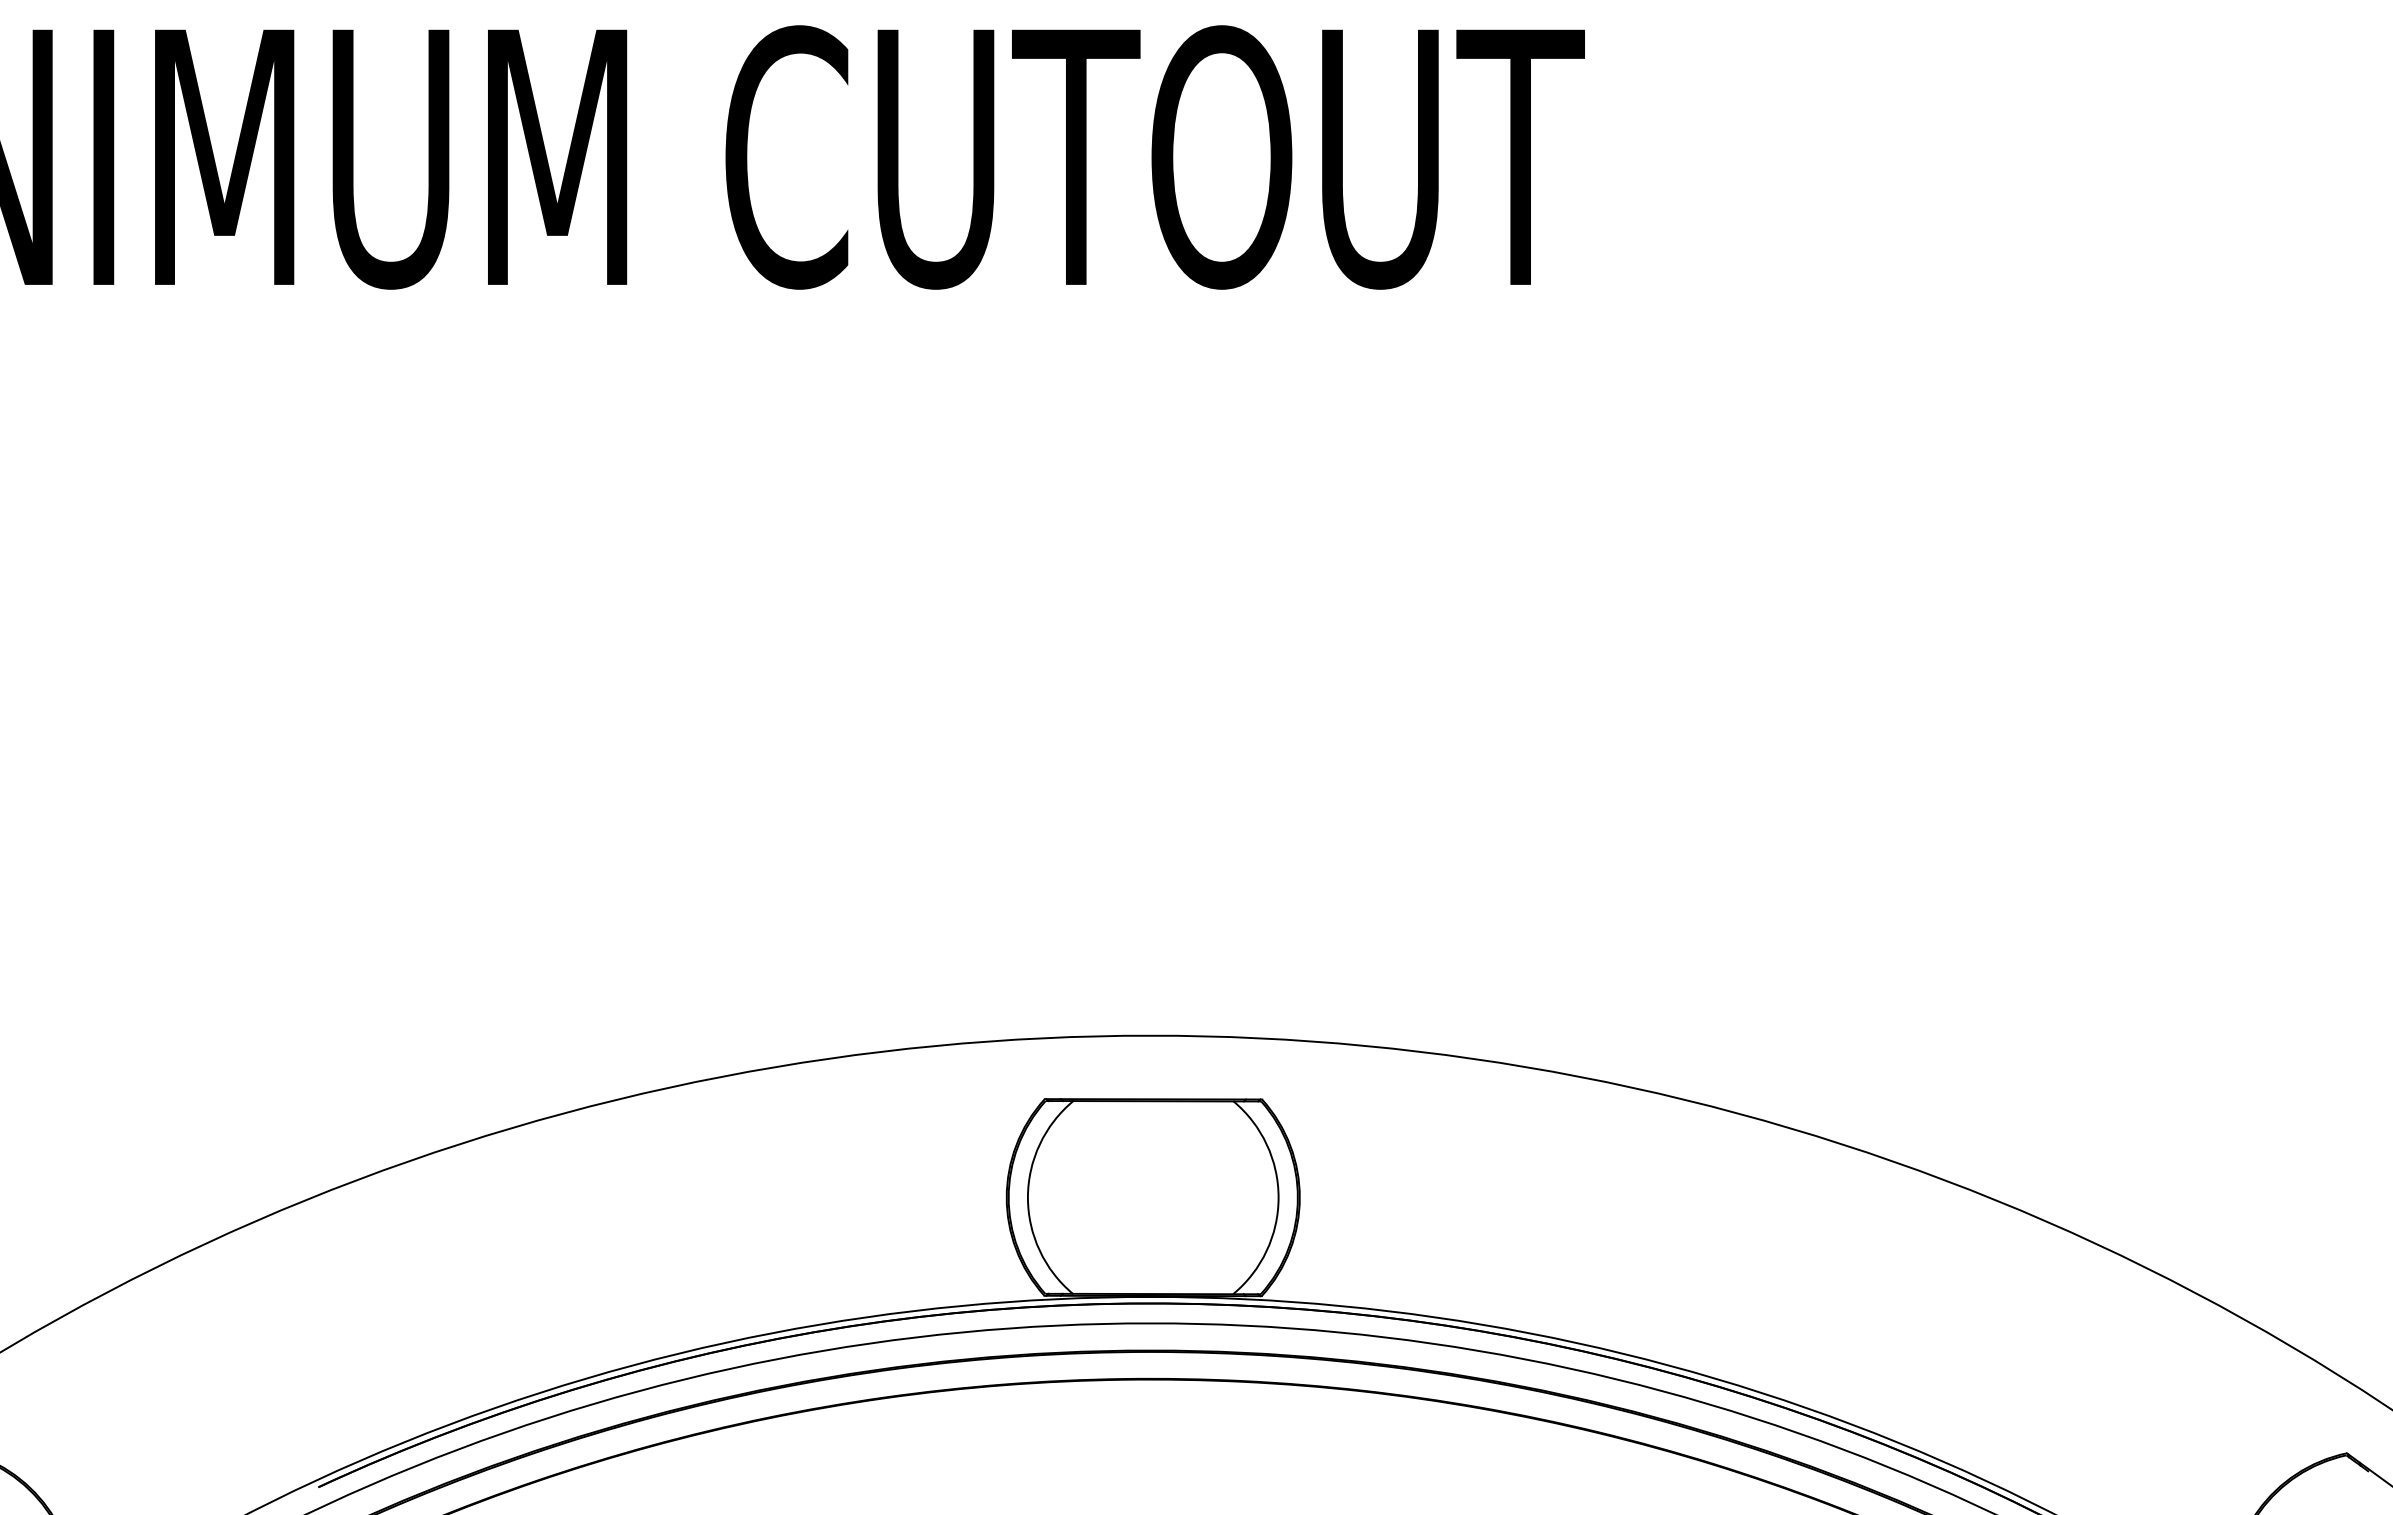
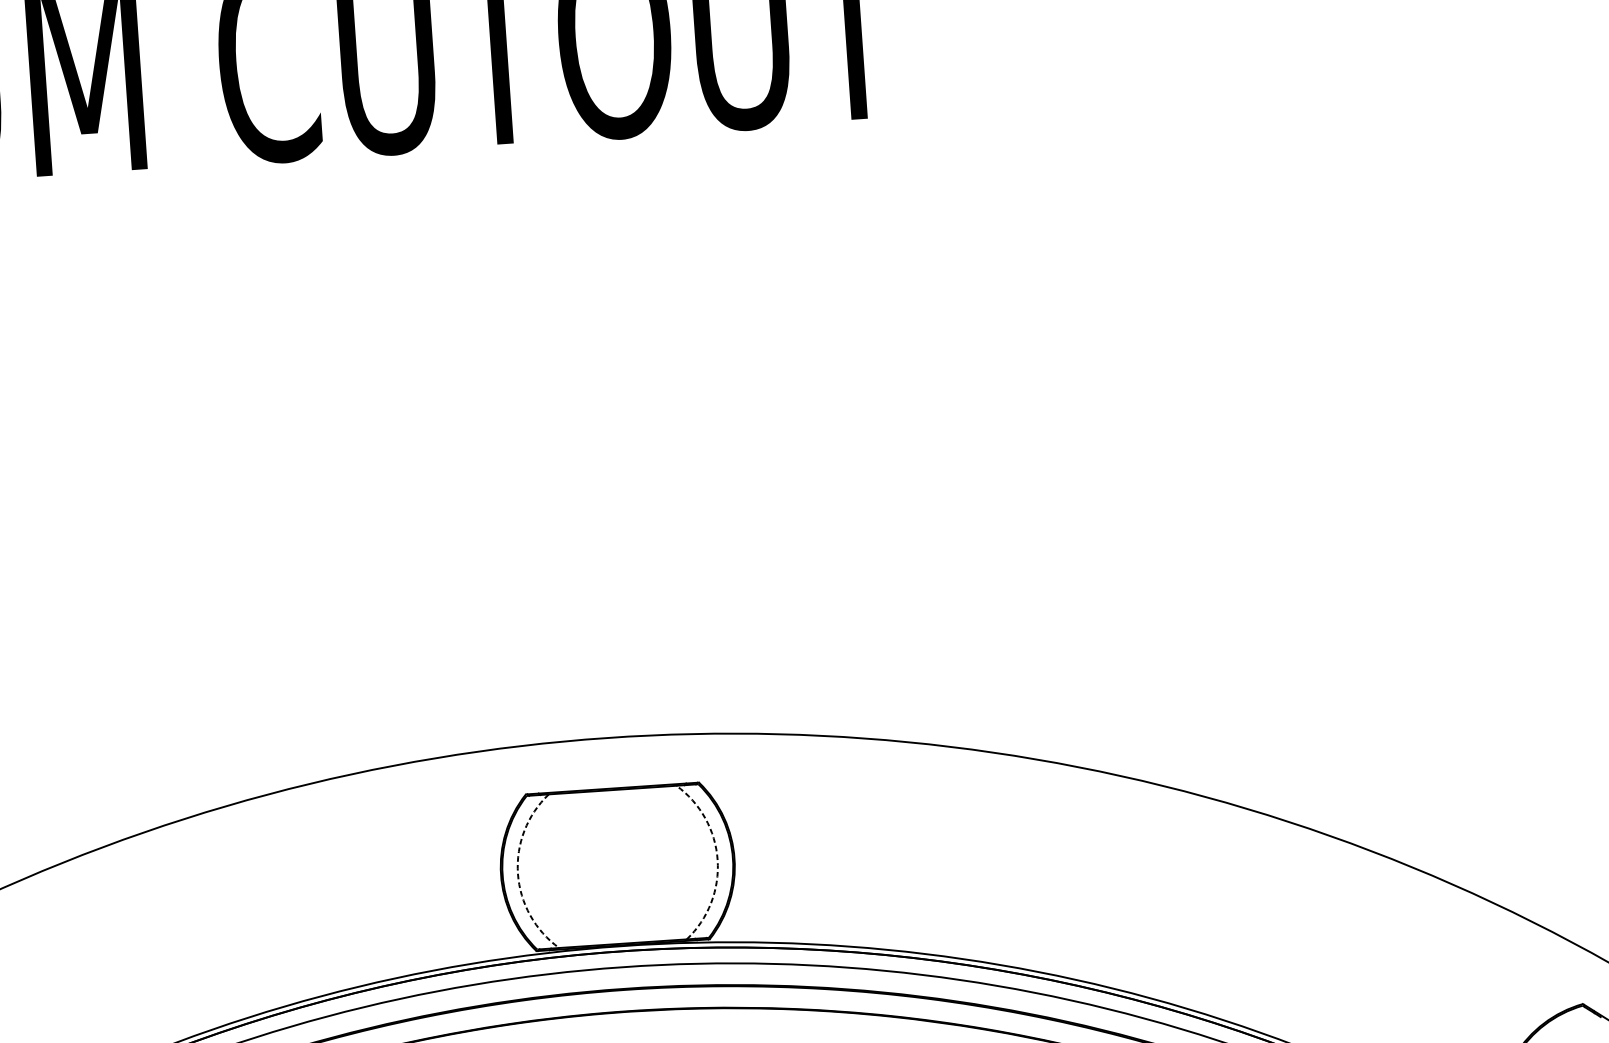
arc: (1027, 1197) -> (517, 873), solid -> dashed
arc: (1278, 1197) -> (717, 859), solid -> dashed

